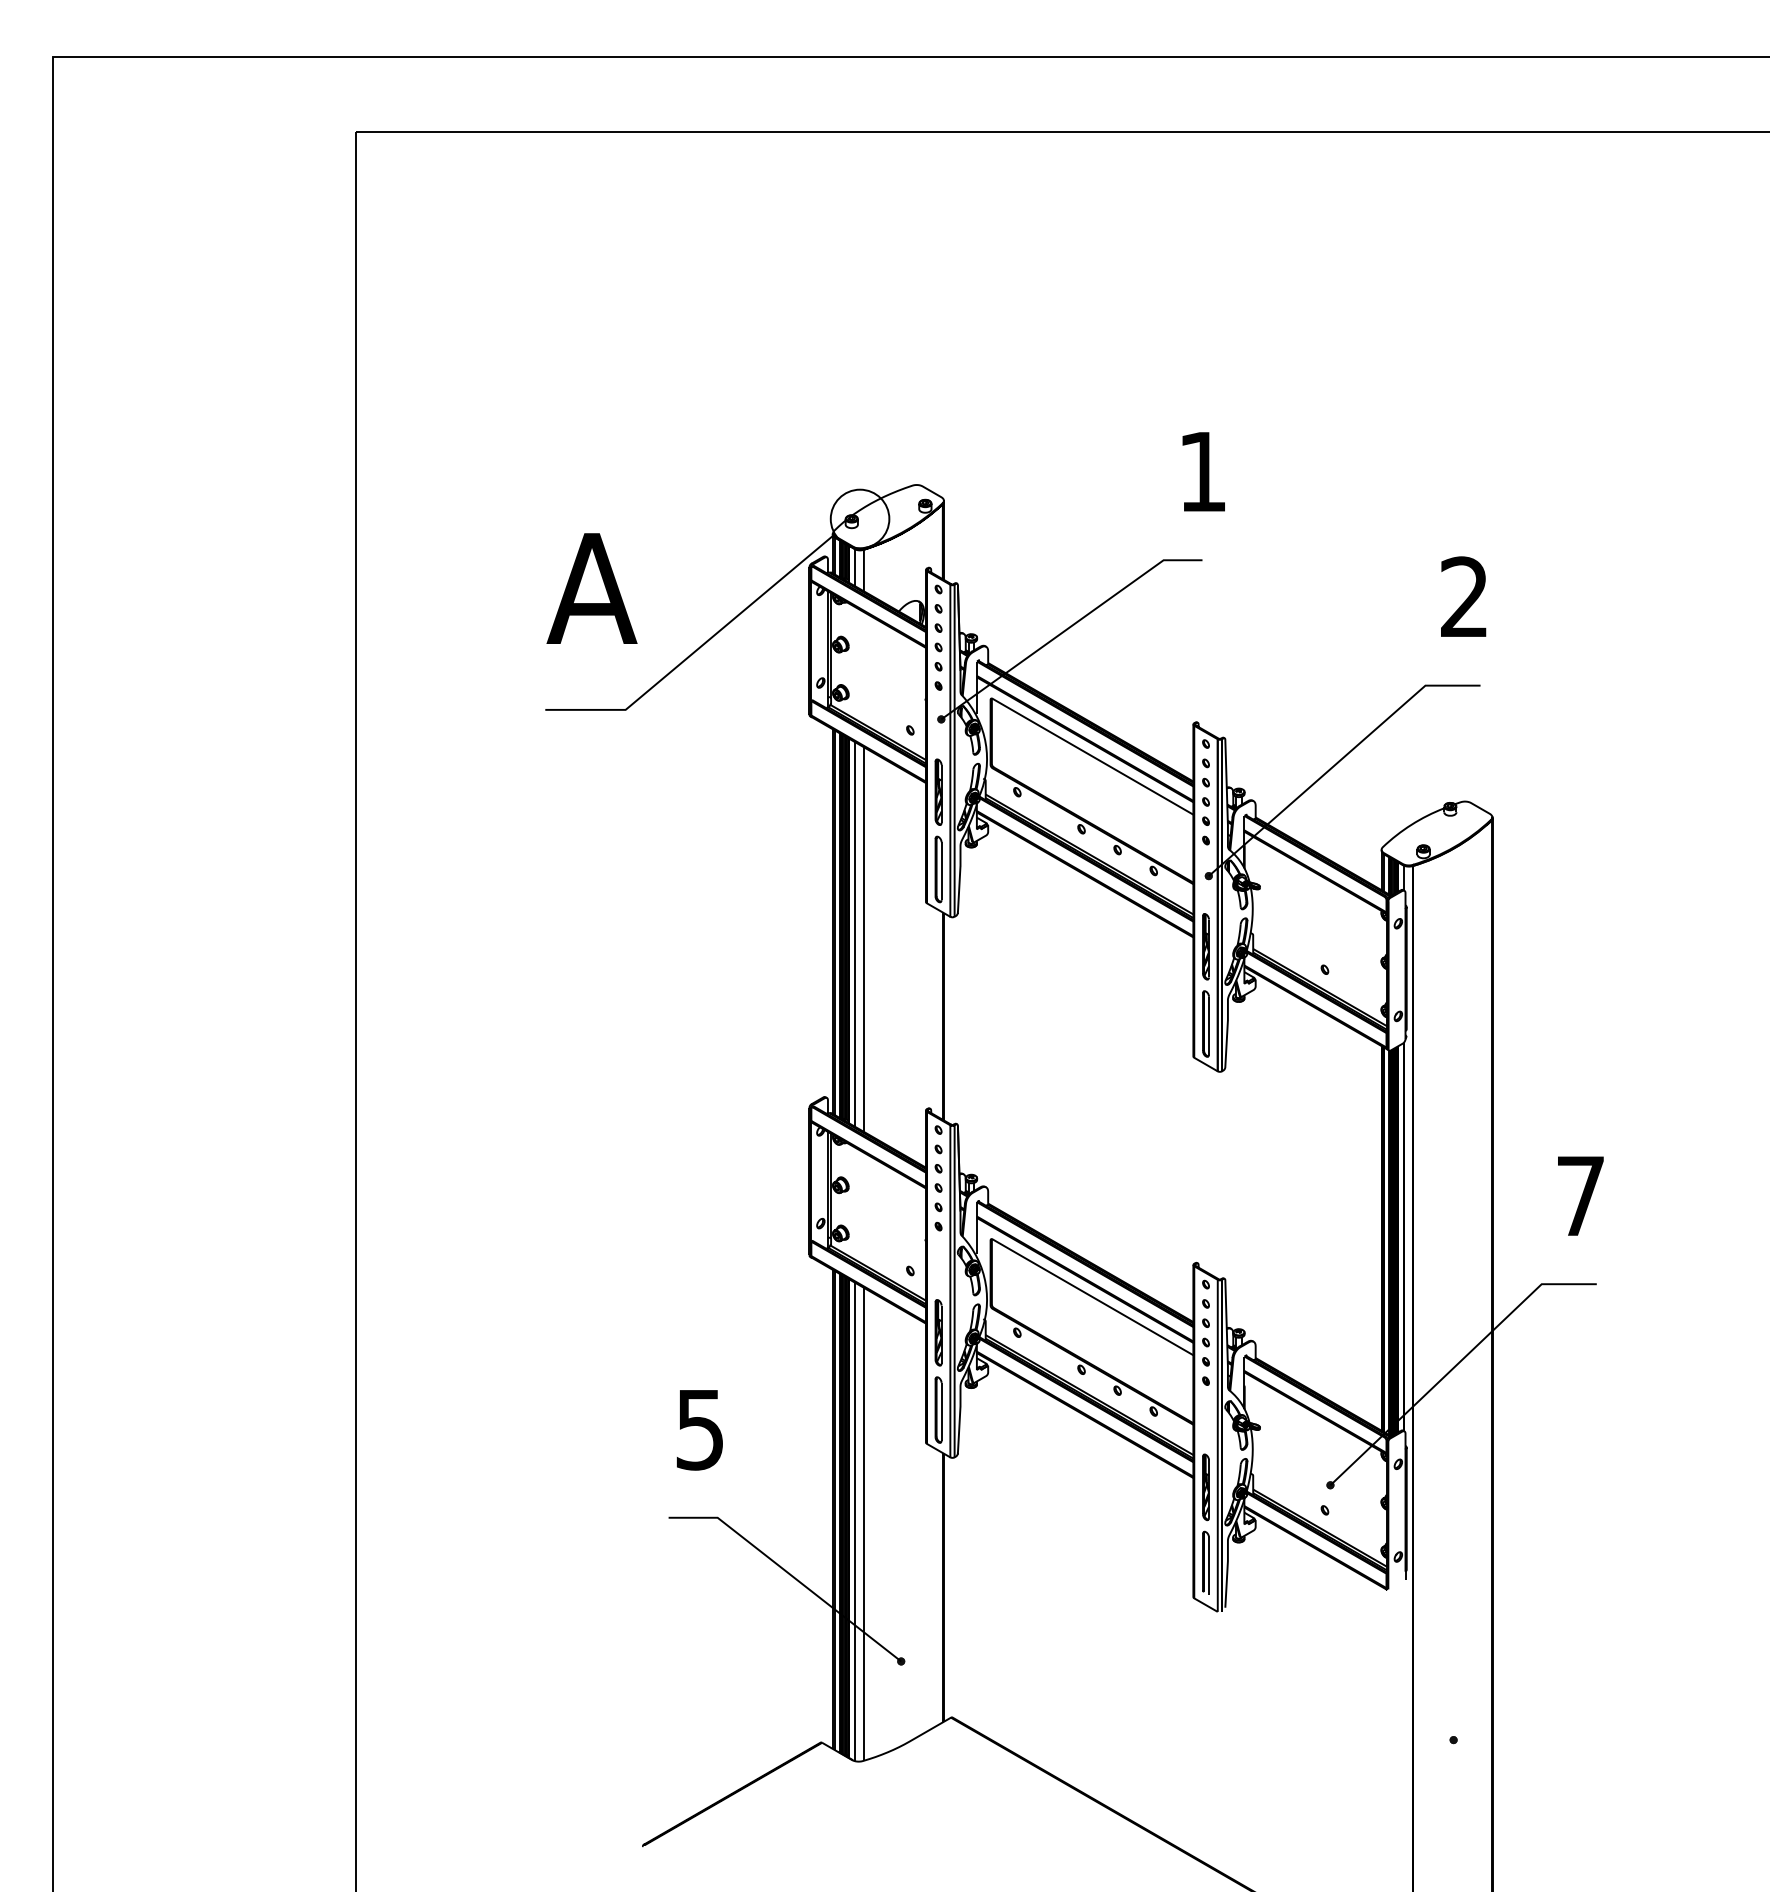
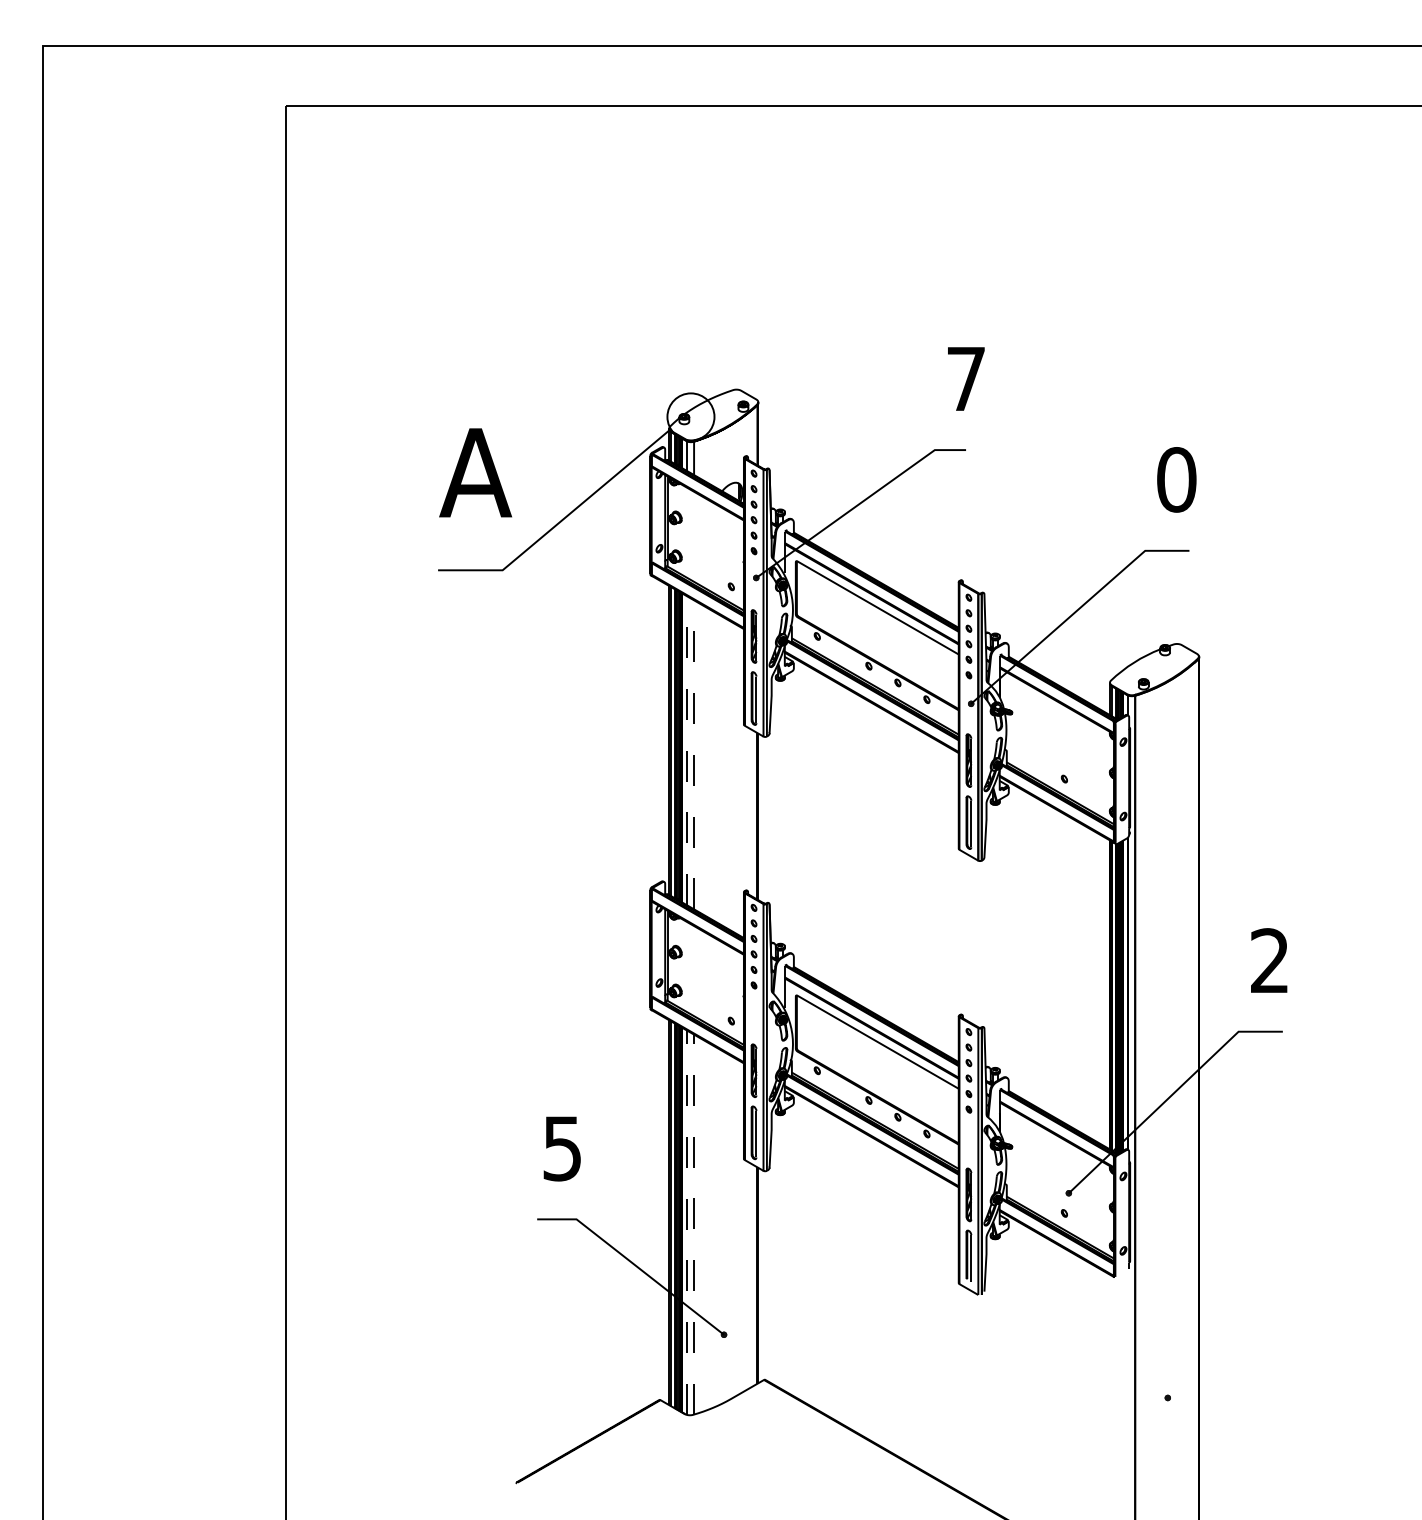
text: (1202, 471) -> (966, 378), 1 -> 7
text: (1464, 597) -> (1176, 480), 2 -> 0
line: (854, 933) -> (686, 749), solid -> dashed
line: (863, 939) -> (693, 754), solid -> dashed
text: (1580, 1195) -> (1269, 960), 7 -> 2
line: (854, 1521) -> (686, 1222), solid -> dashed
line: (863, 1523) -> (693, 1223), solid -> dashed

